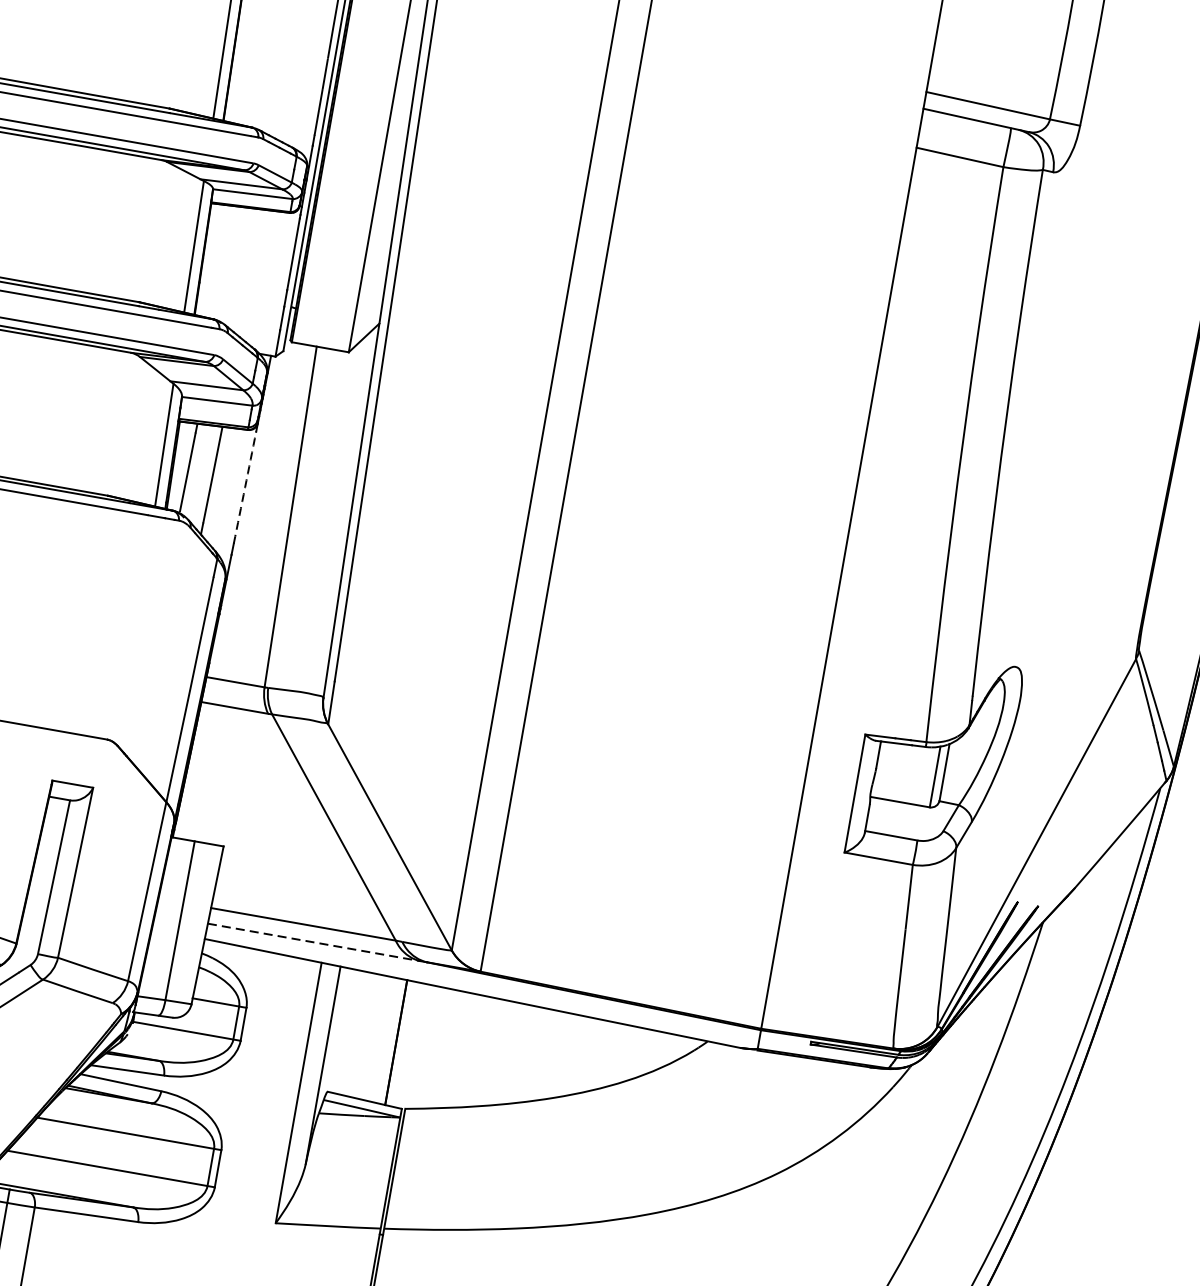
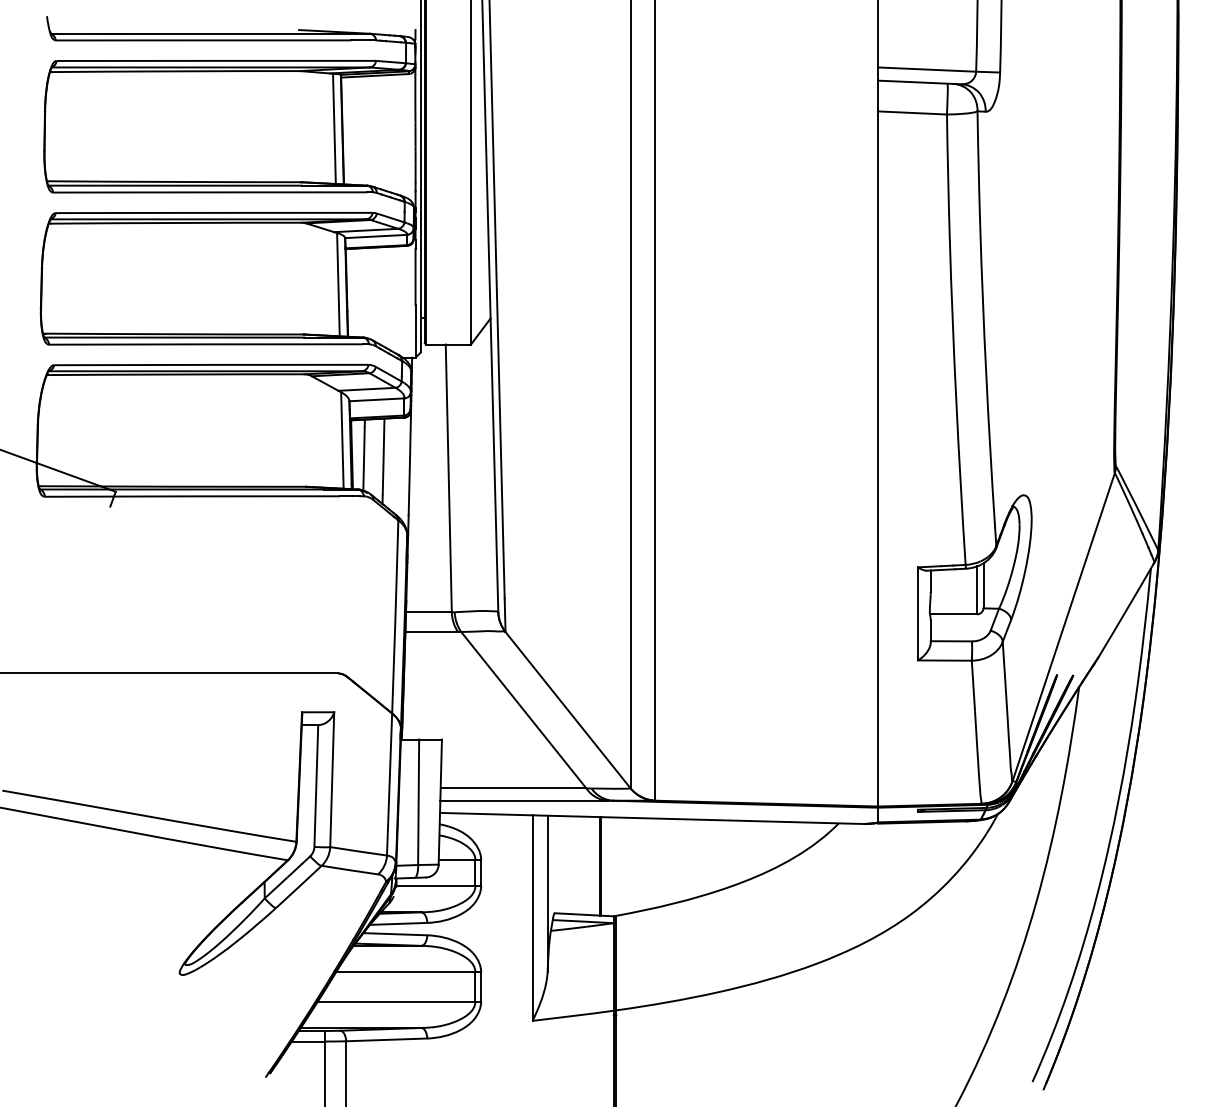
arc: (244, 488) -> (409, 462), dashed -> solid
line: (314, 942) -> (524, 800), dashed -> solid

